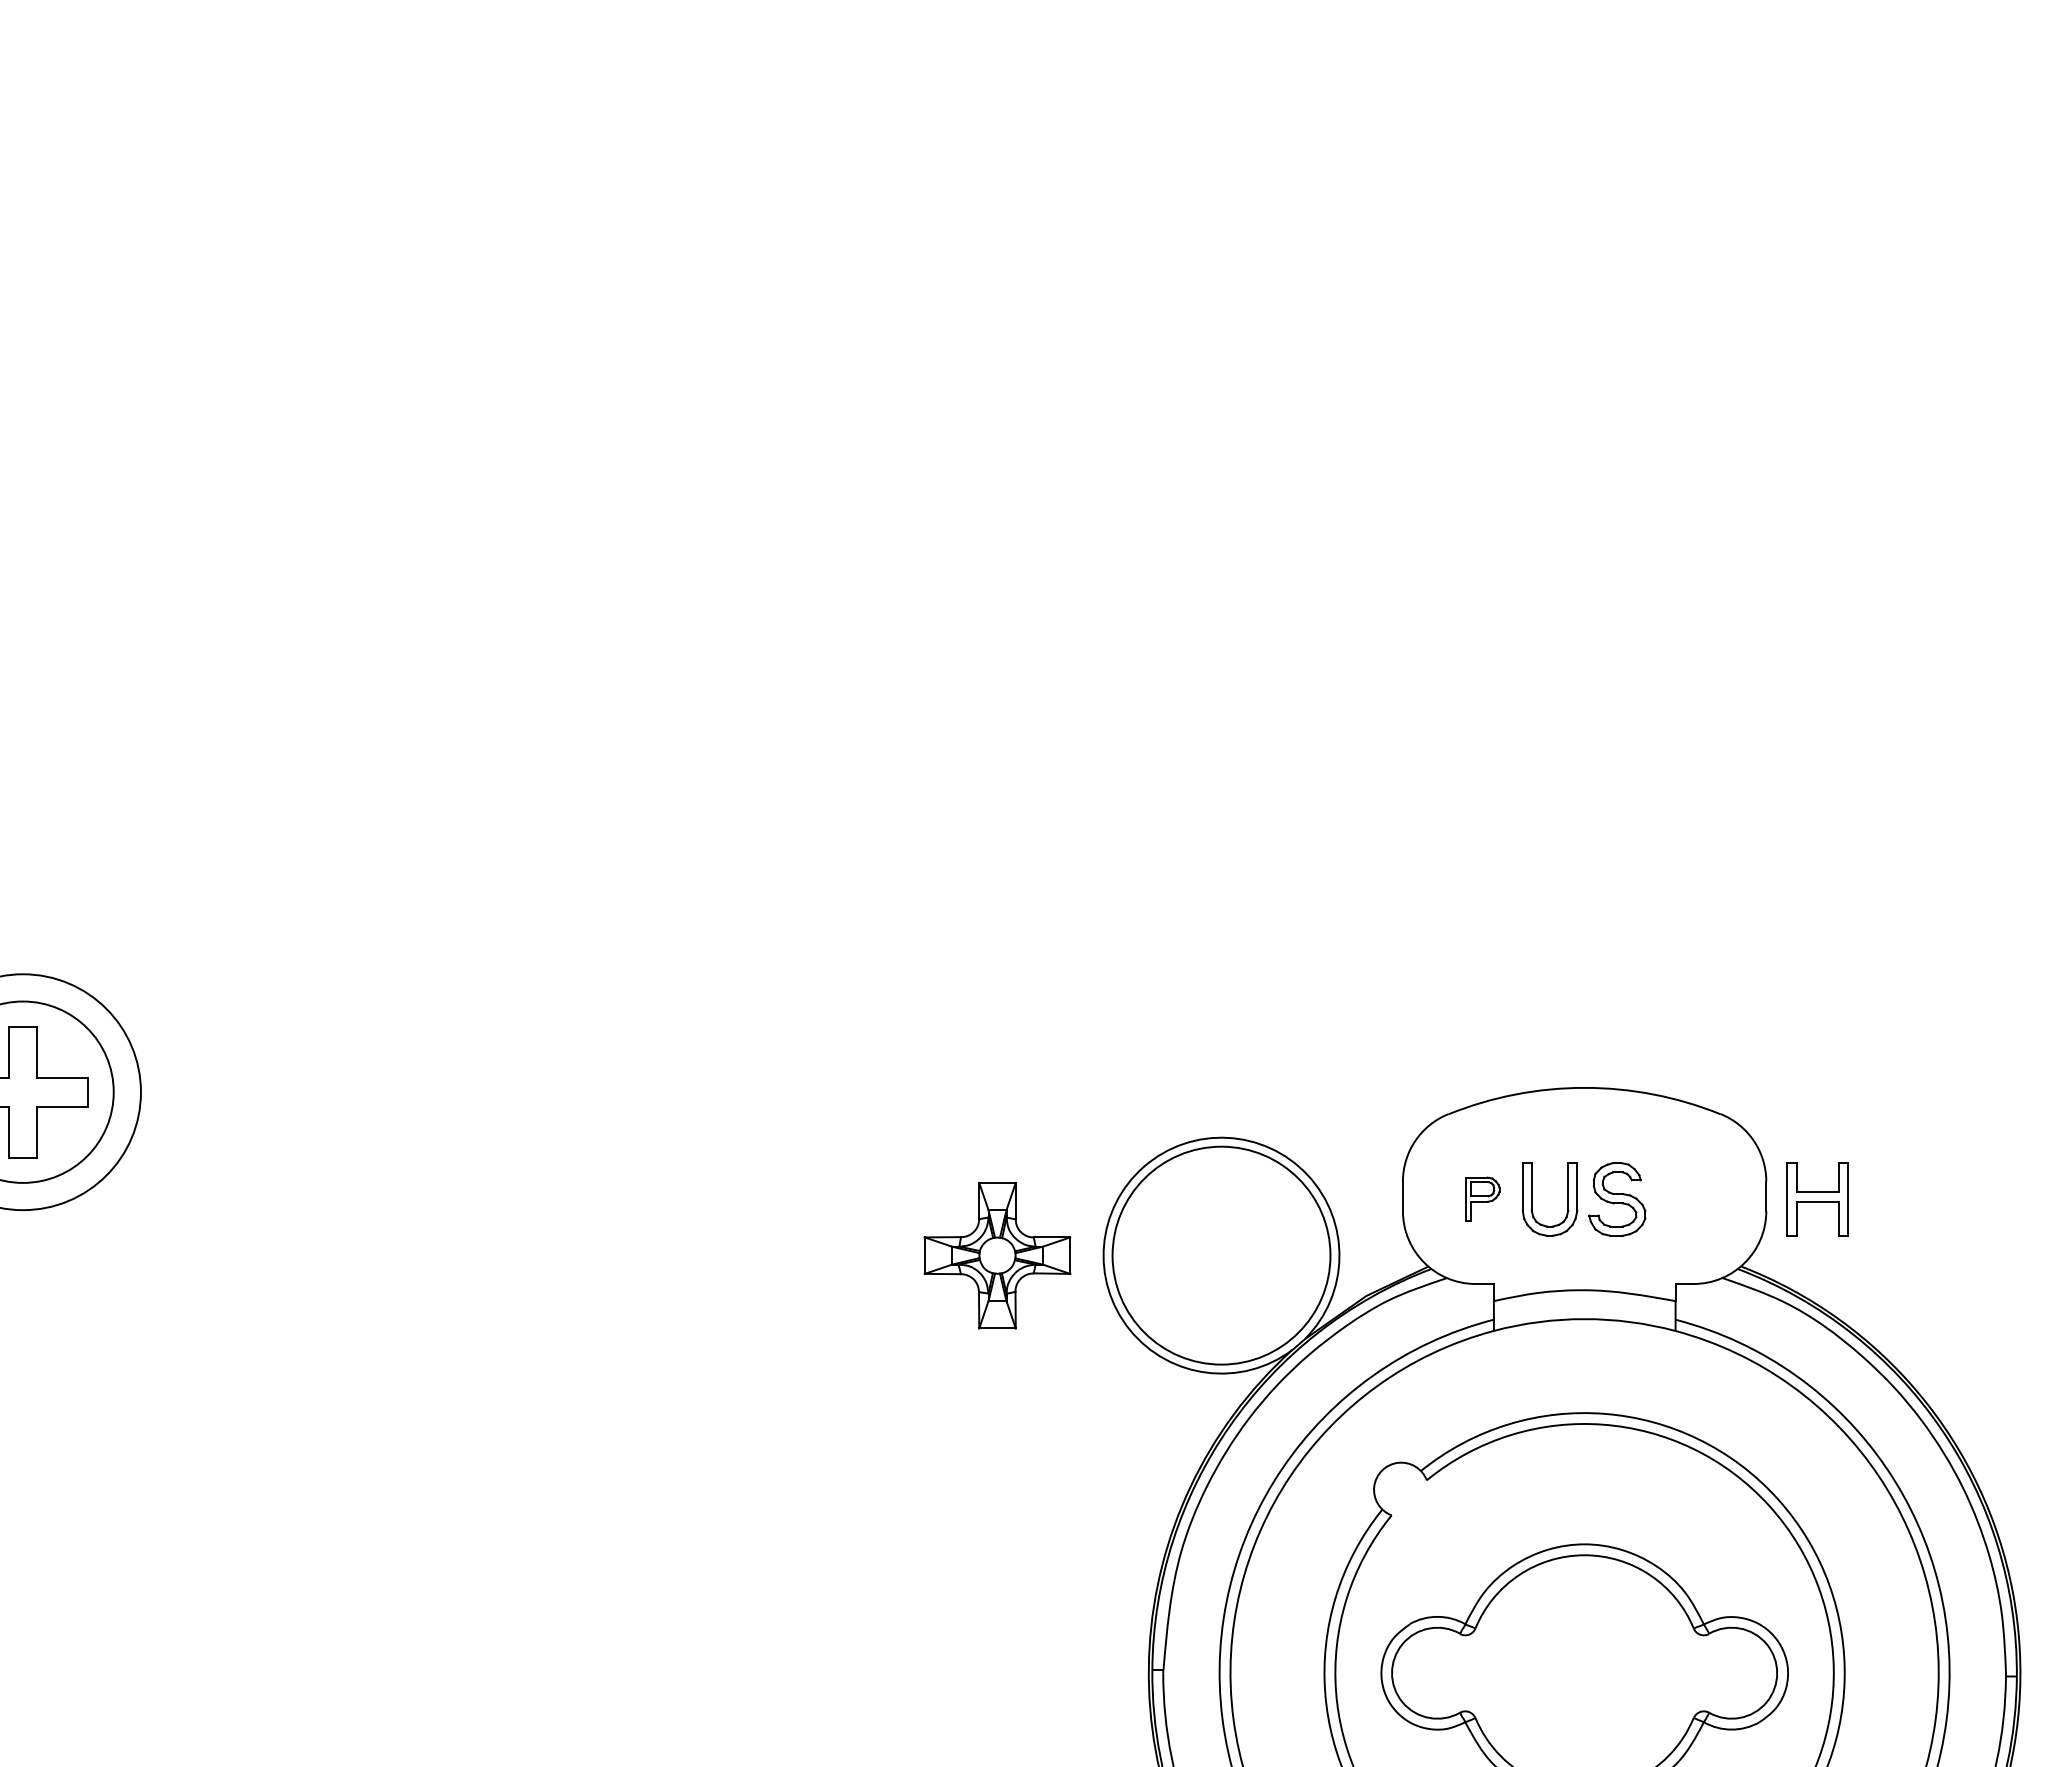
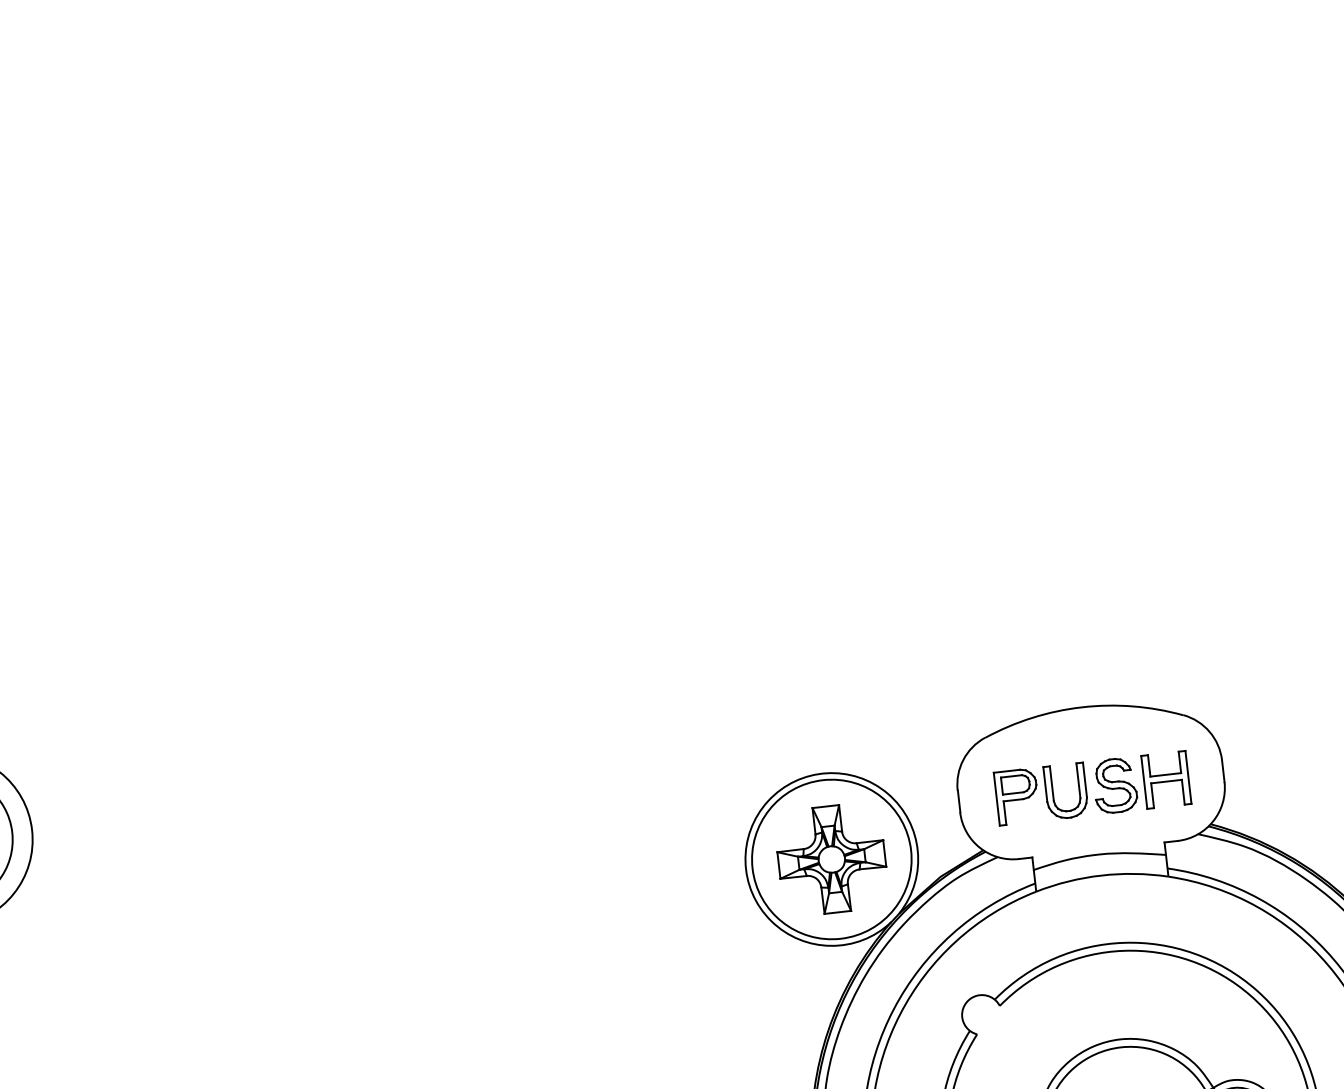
part: (1482, 1199) -> (1017, 796), size x1.67
part: (1817, 1199) -> (1166, 780), moved
part: (997, 1255) -> (831, 859), moved

